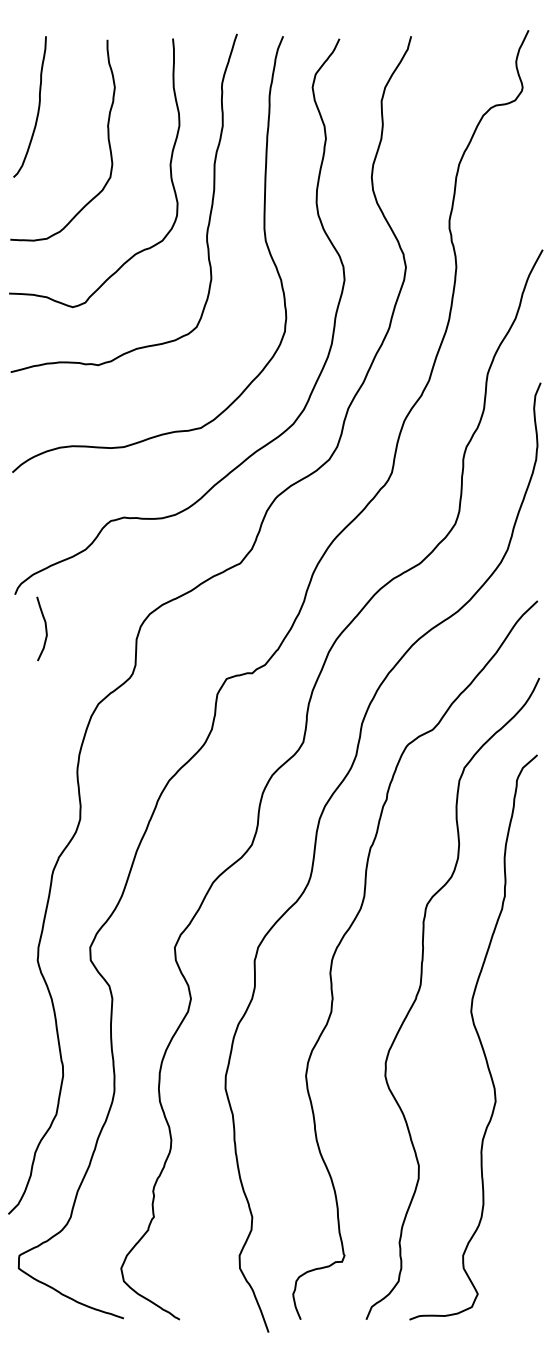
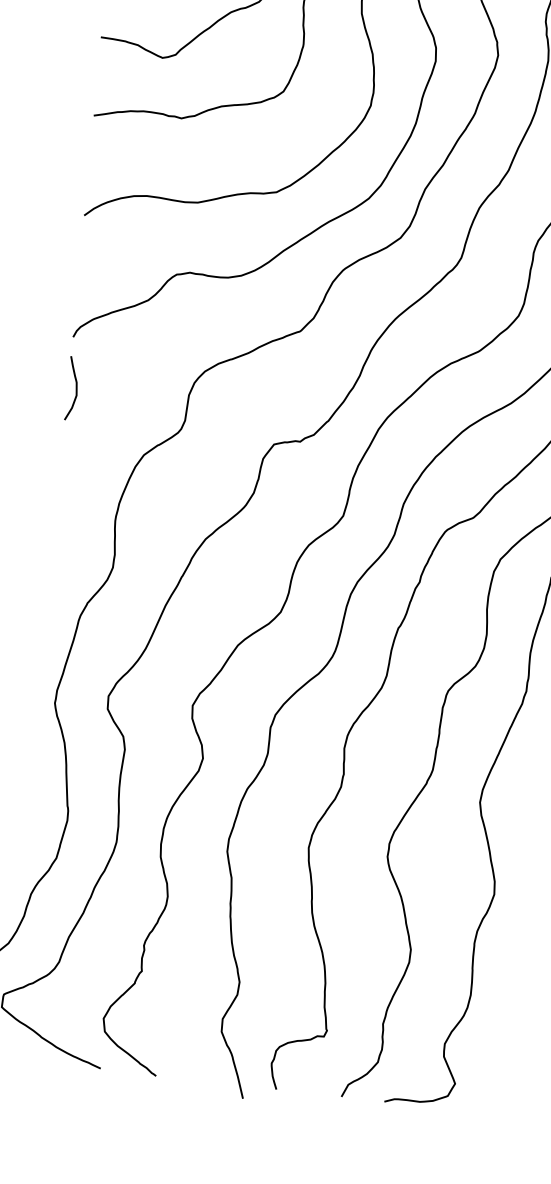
curve: (45, 628) -> (75, 388), moved

